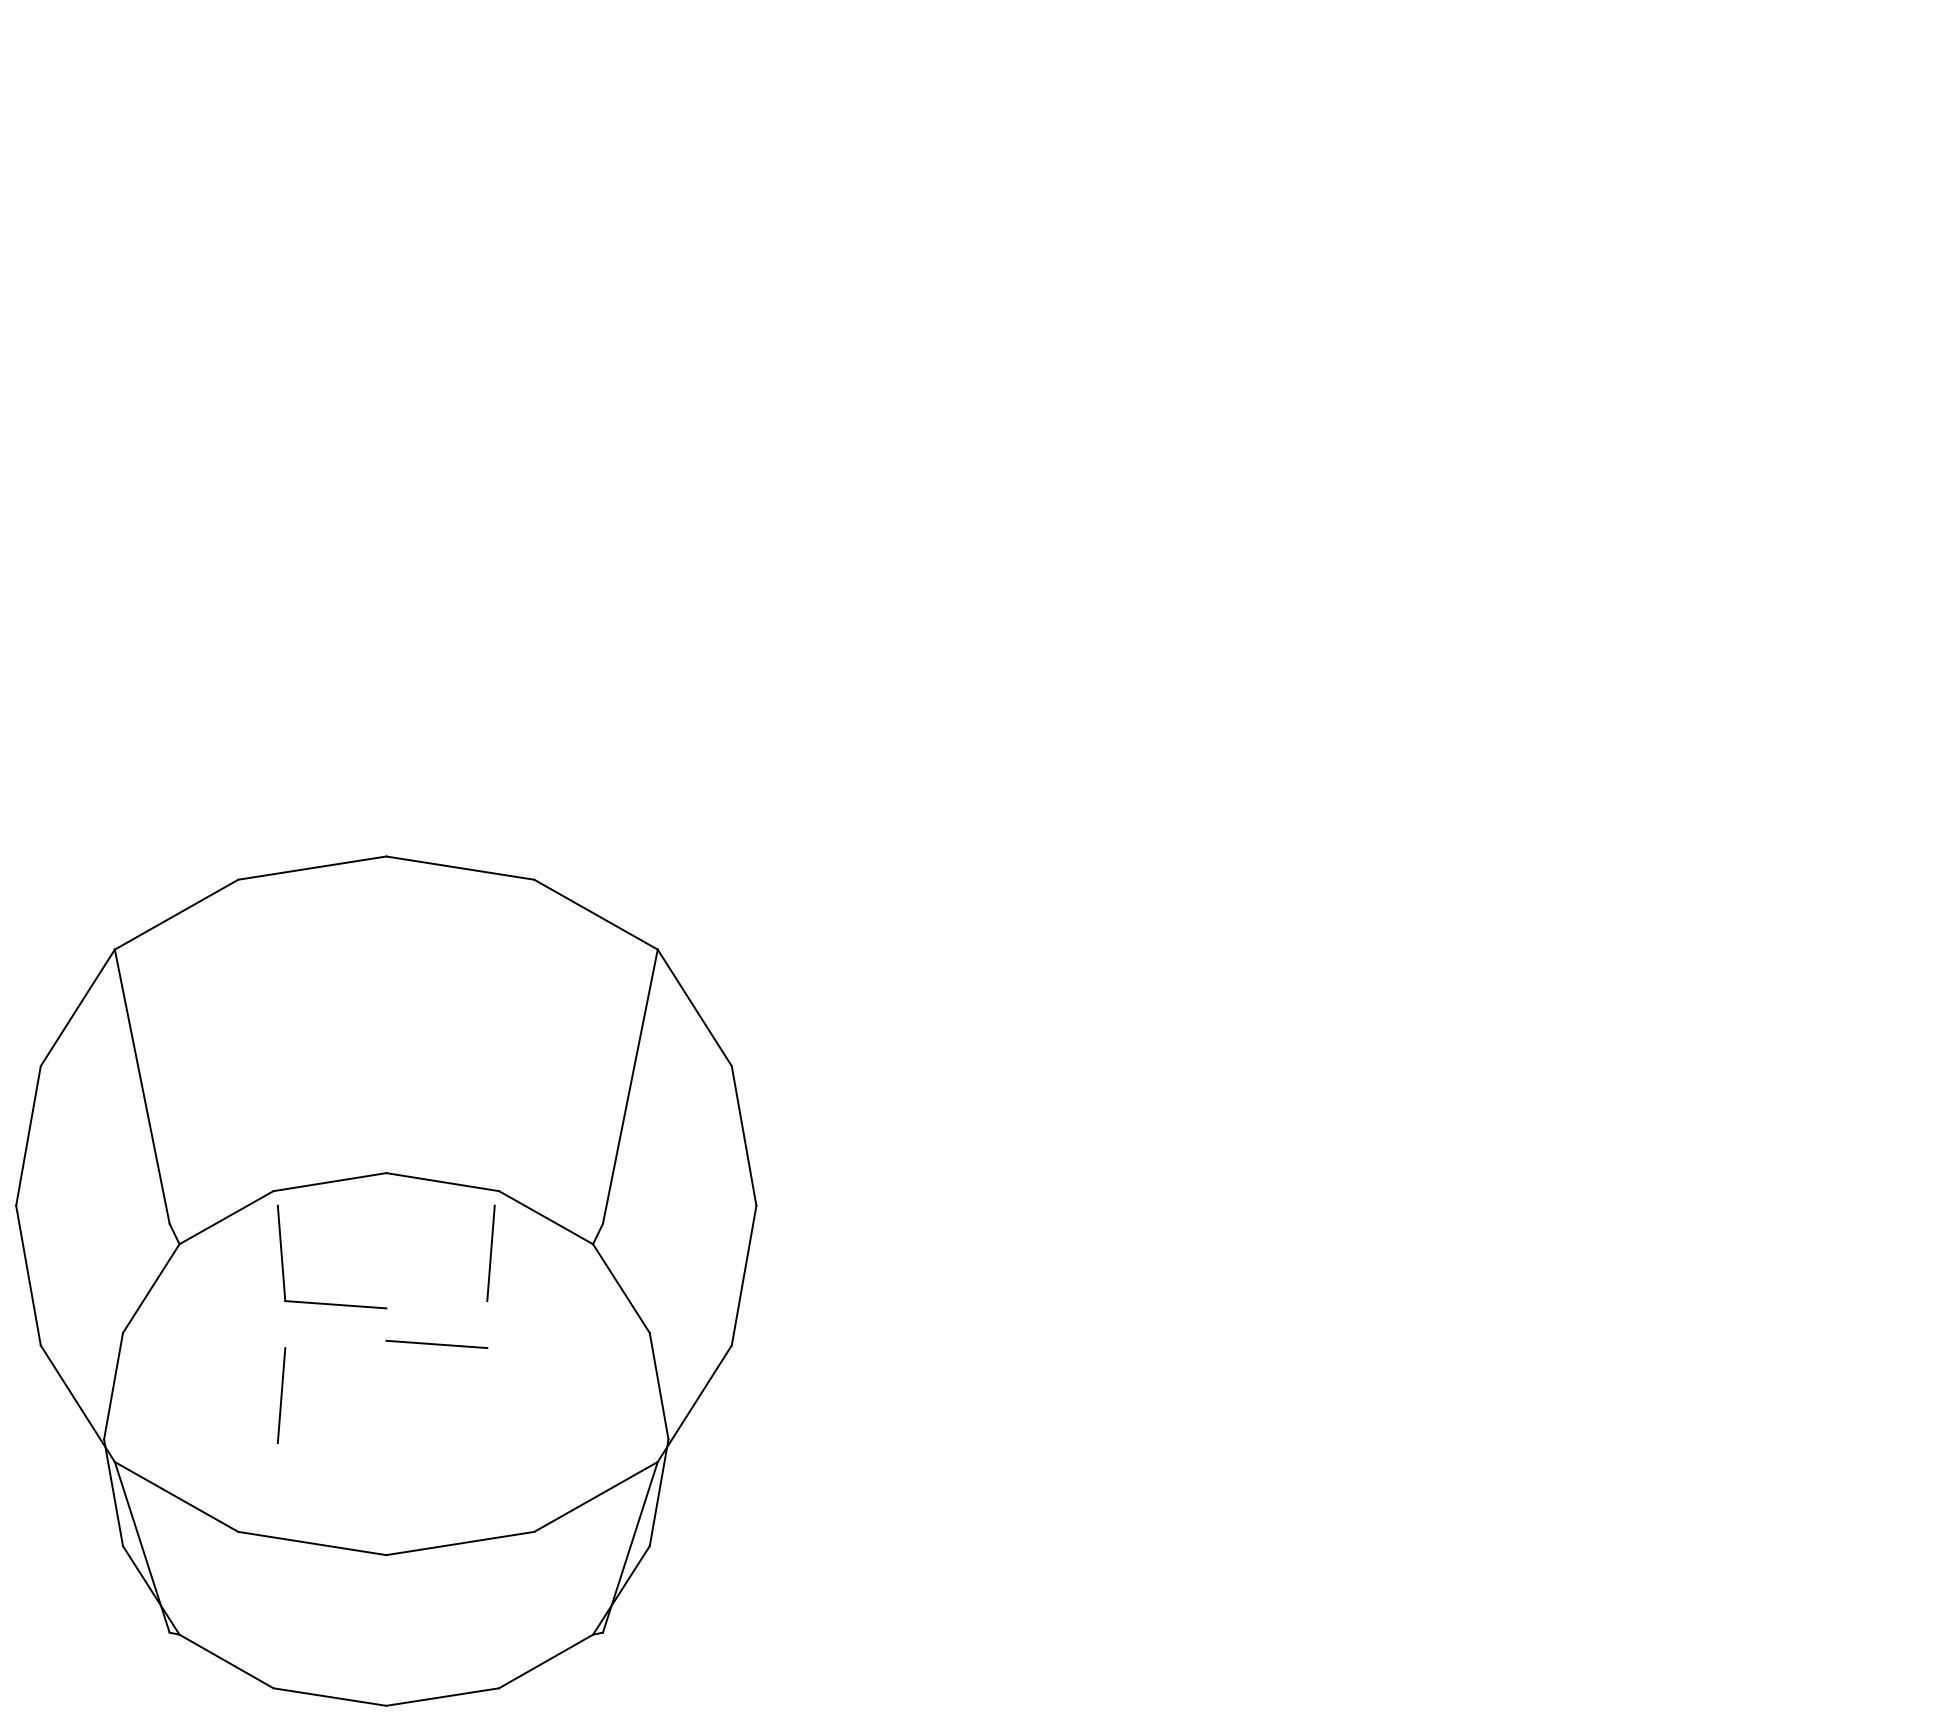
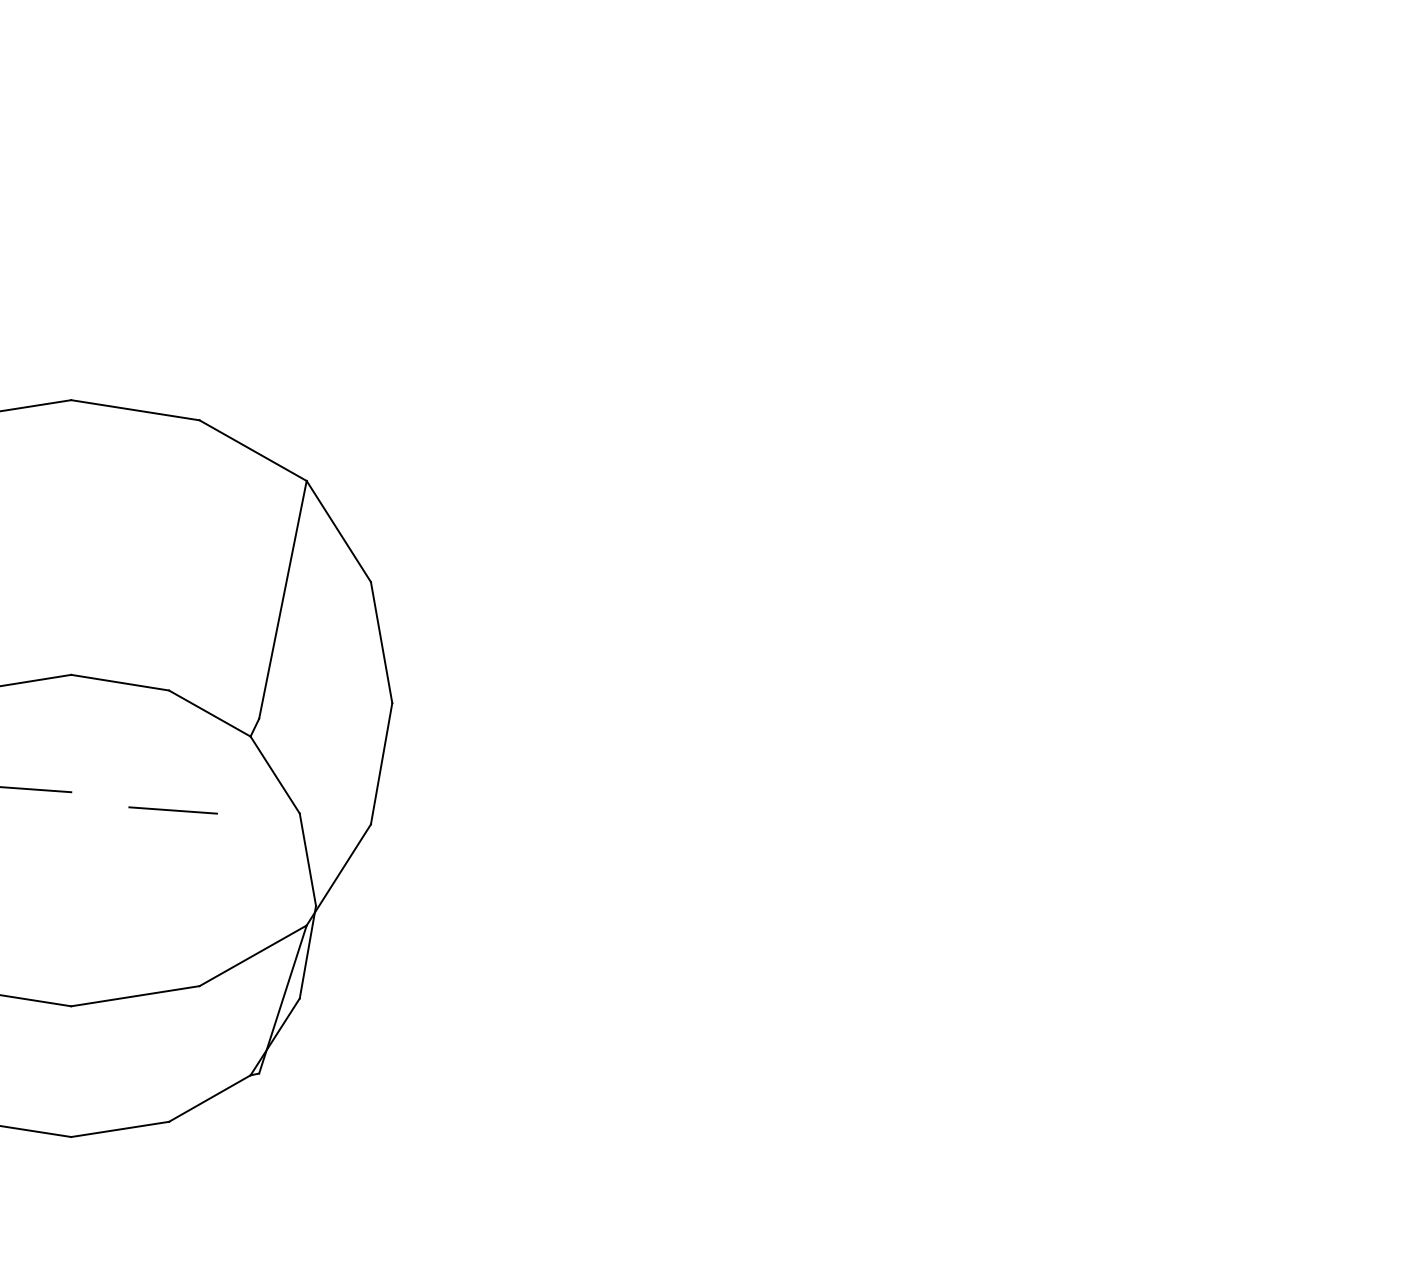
line: (490, 1252) -> (161, 743), removed
line: (436, 1343) -> (172, 809), moved

